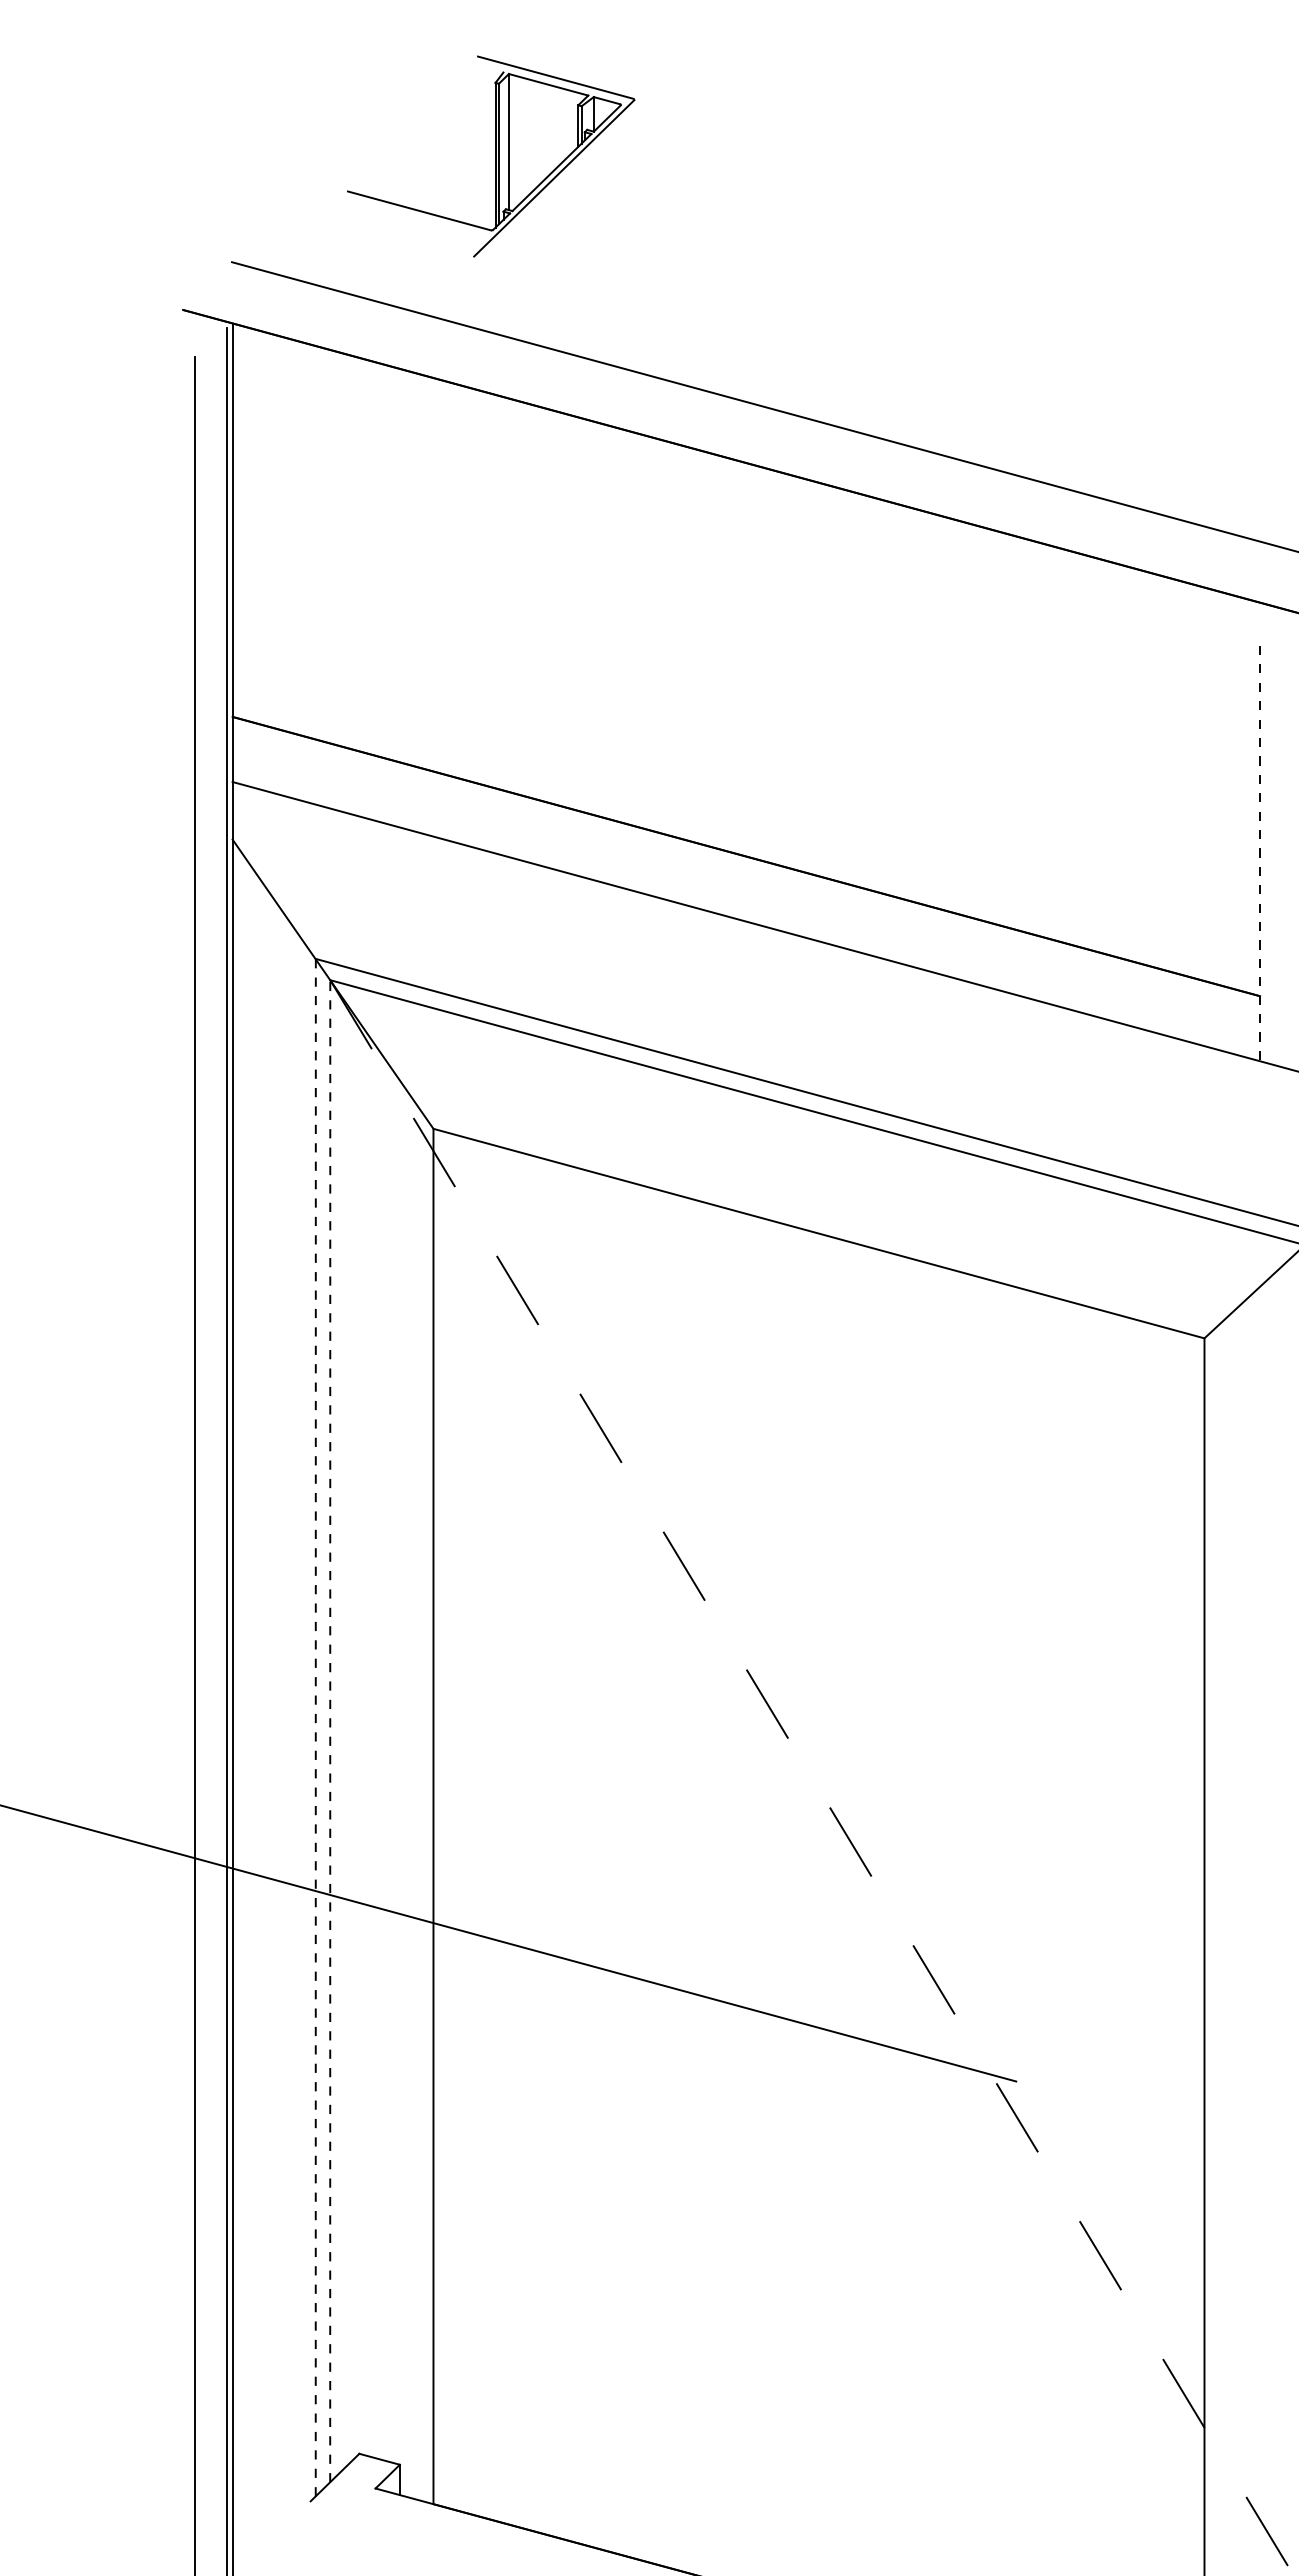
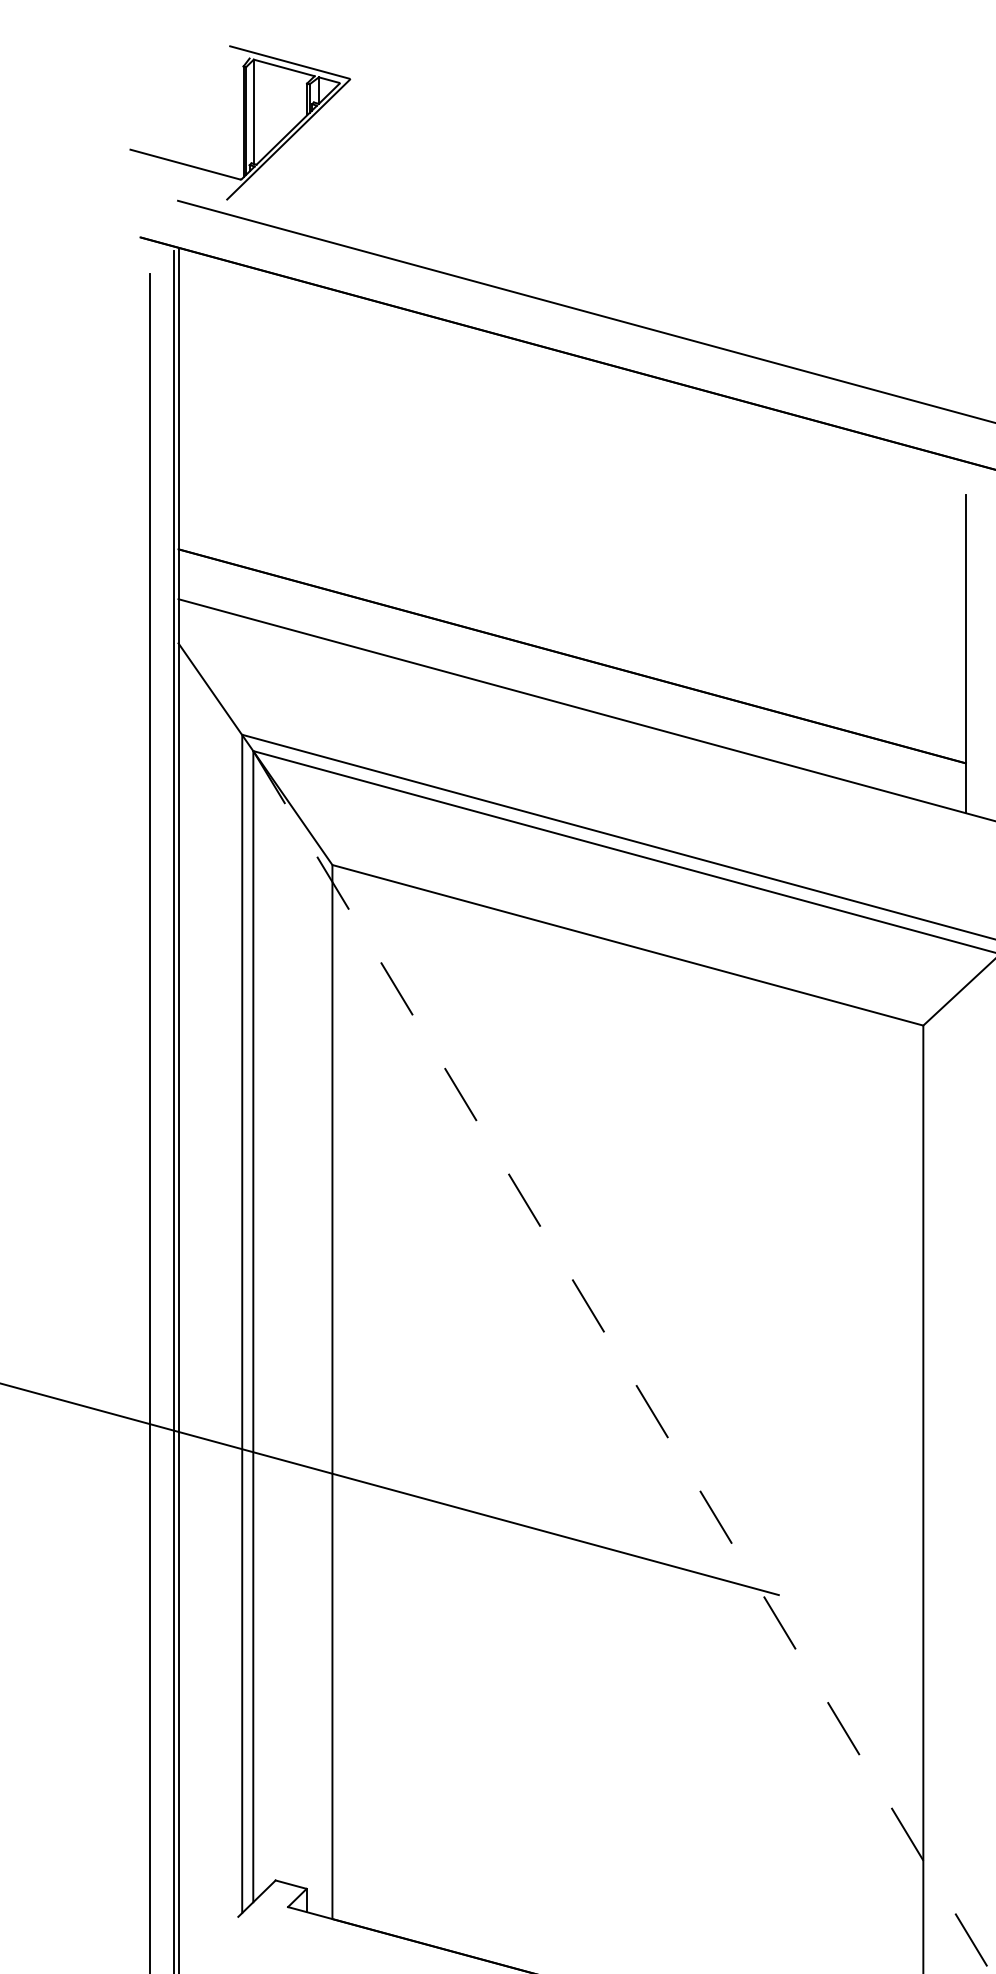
part: (491, 156) -> (240, 122), moved
line: (1260, 853) -> (966, 653), dashed -> solid
line: (315, 1727) -> (242, 1323), dashed -> solid
line: (330, 1730) -> (253, 1326), dashed -> solid

